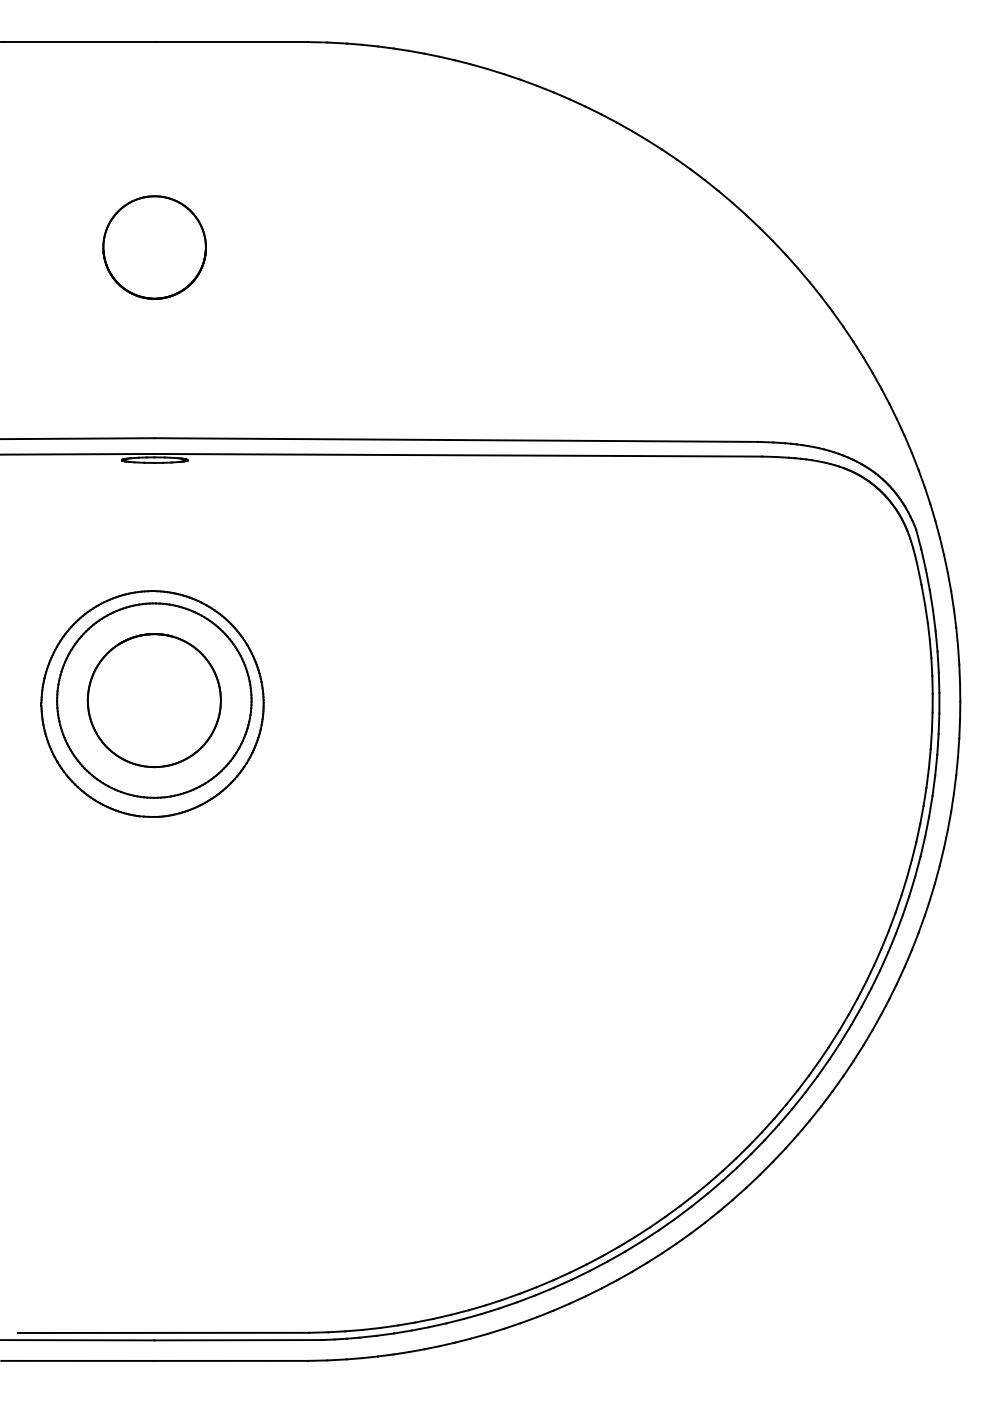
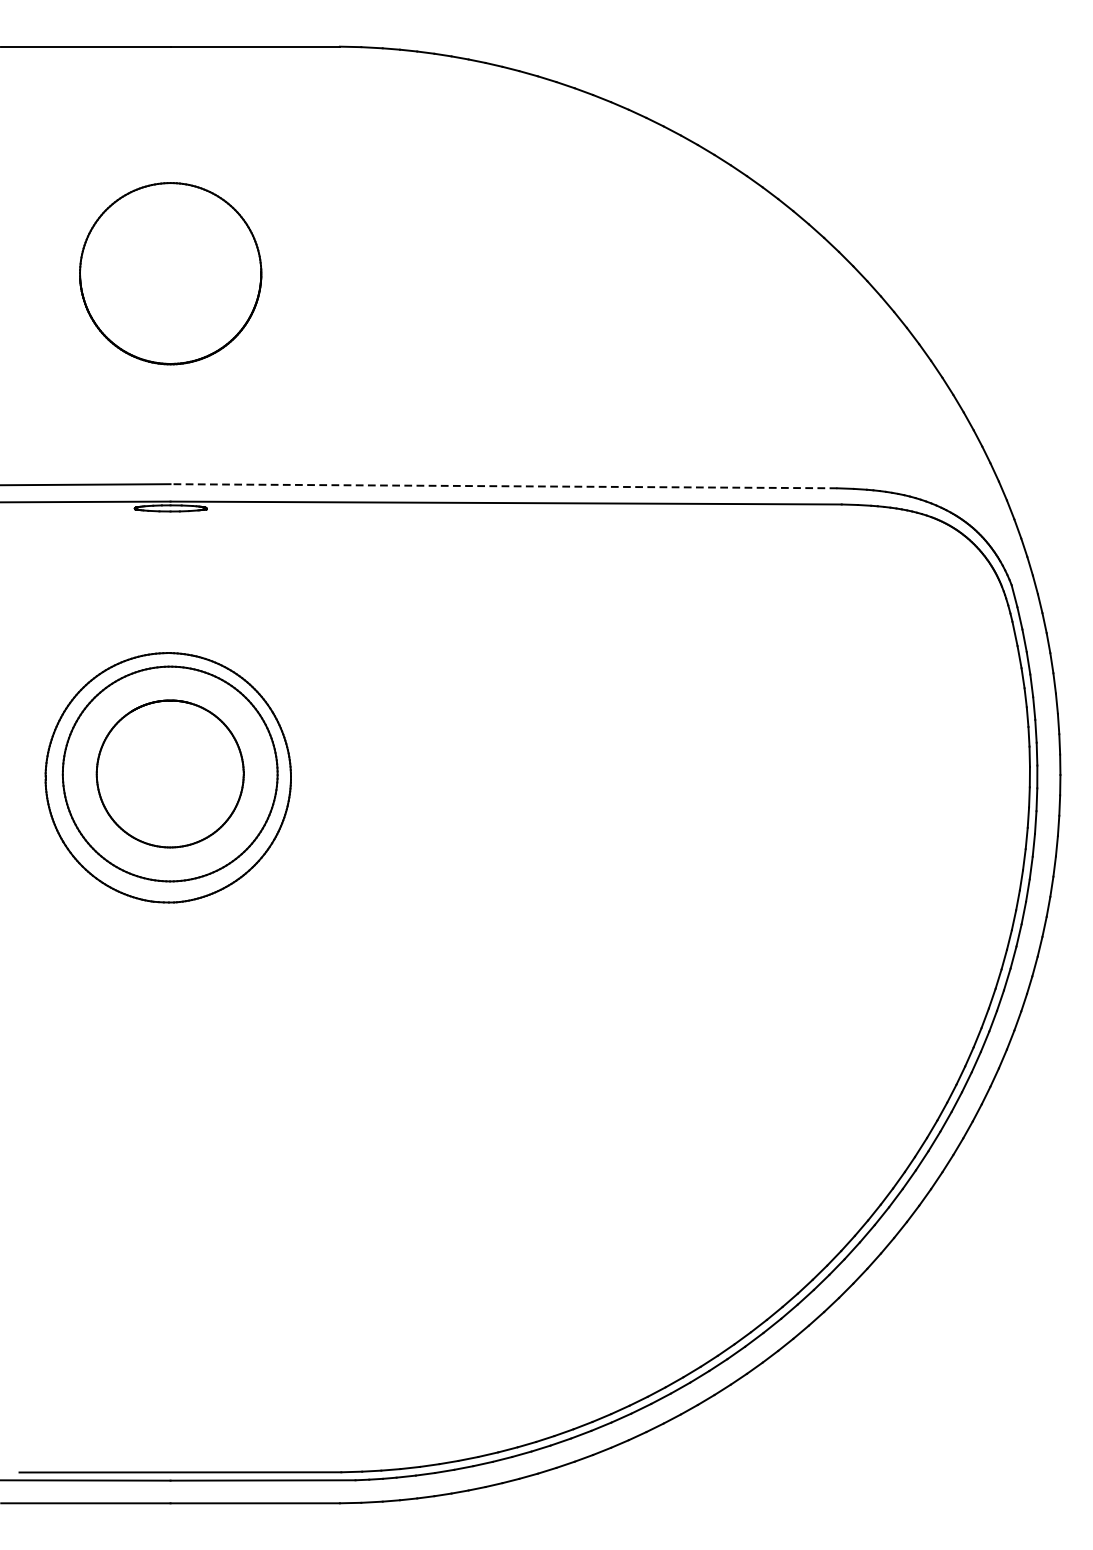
part: (154, 247) -> (170, 273), size x1.6
line: (456, 440) -> (503, 486), solid -> dashed

